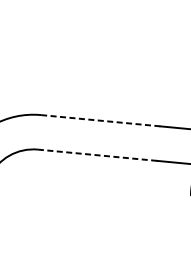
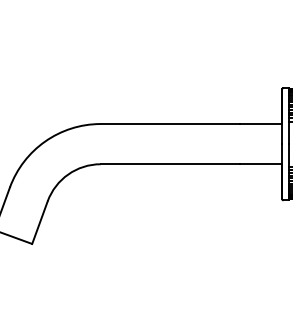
line: (100, 121) -> (169, 124), dashed -> solid
line: (96, 155) -> (169, 164), dashed -> solid

